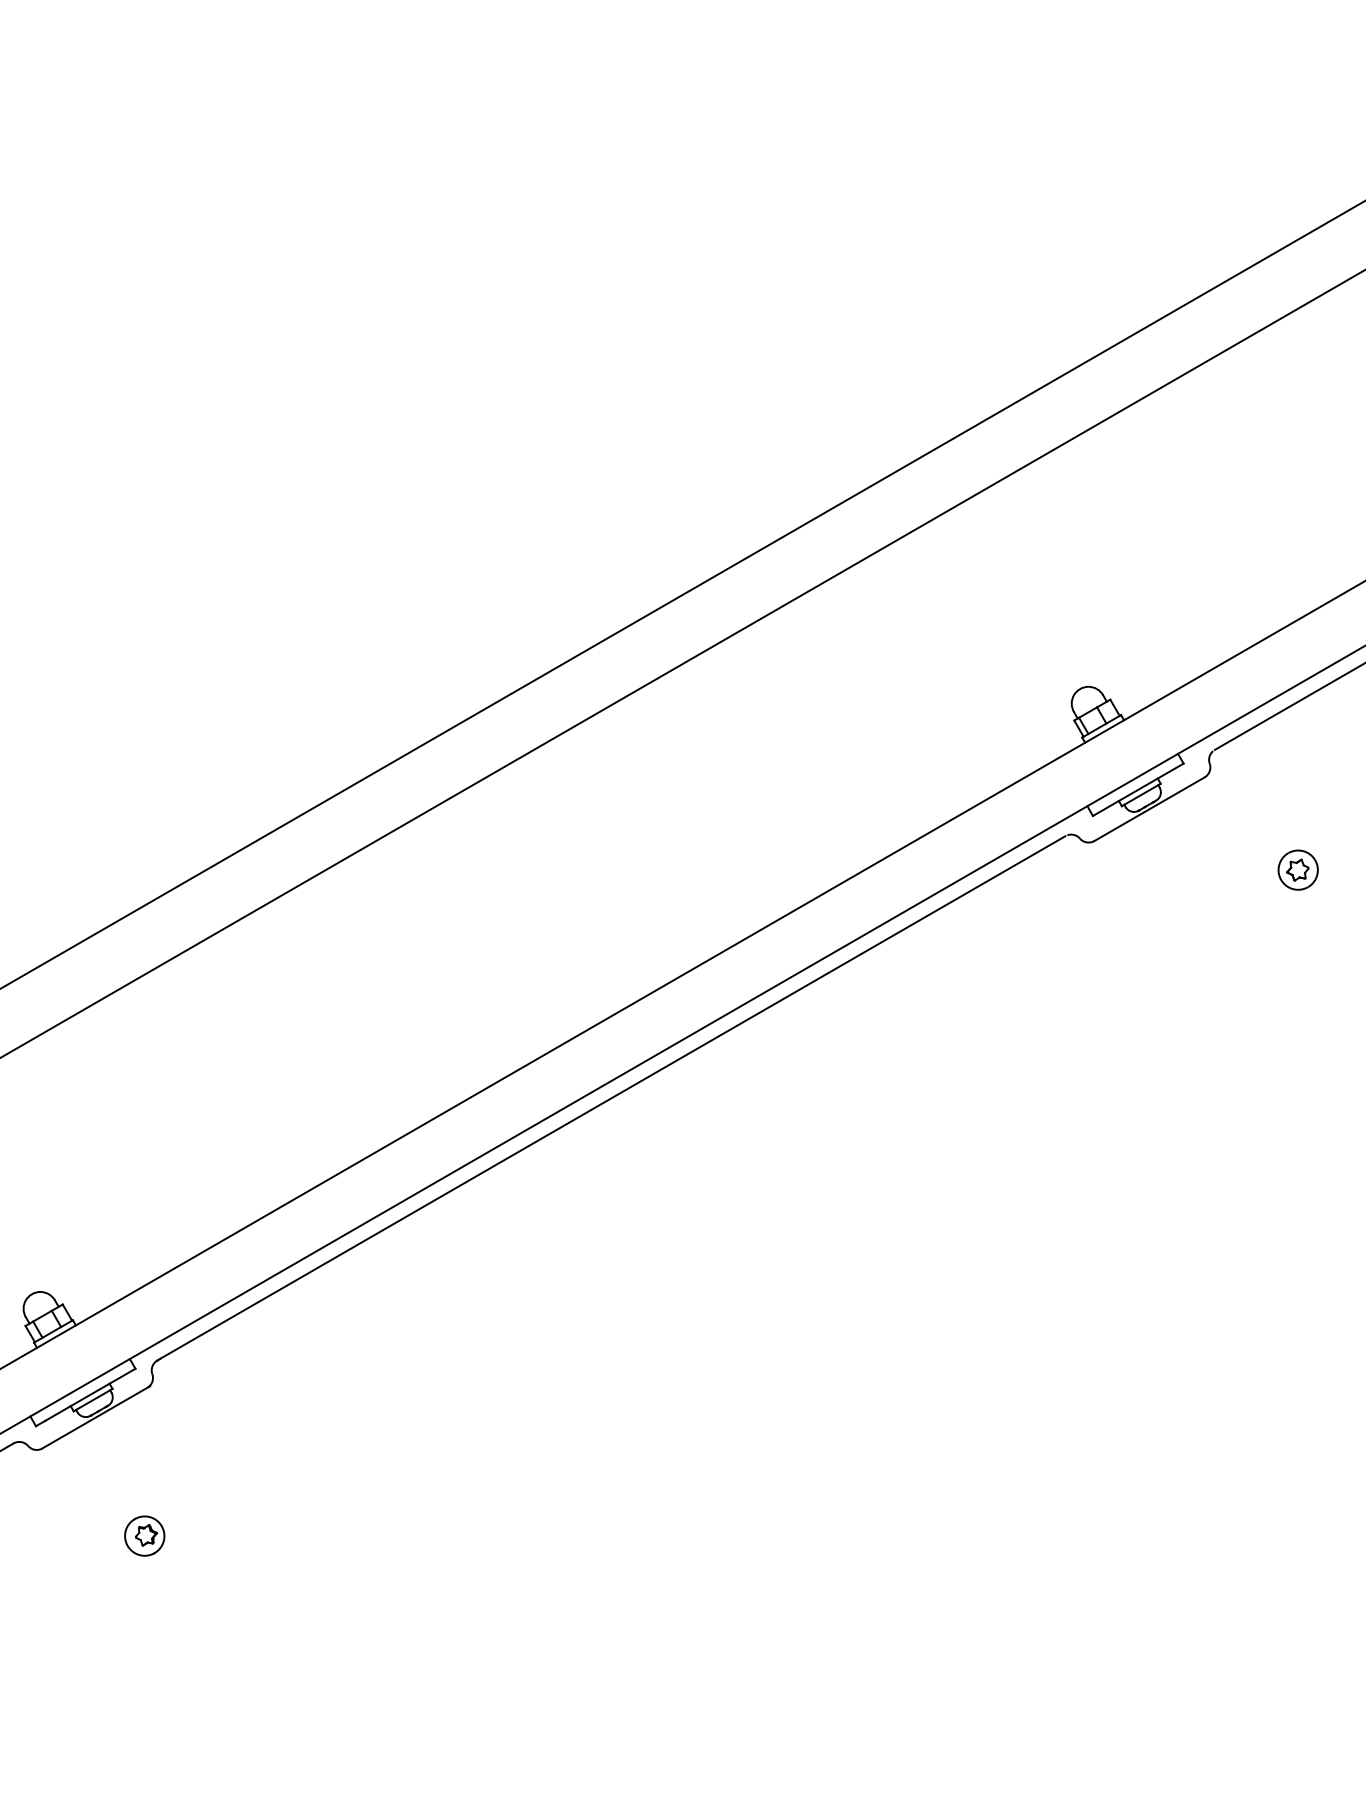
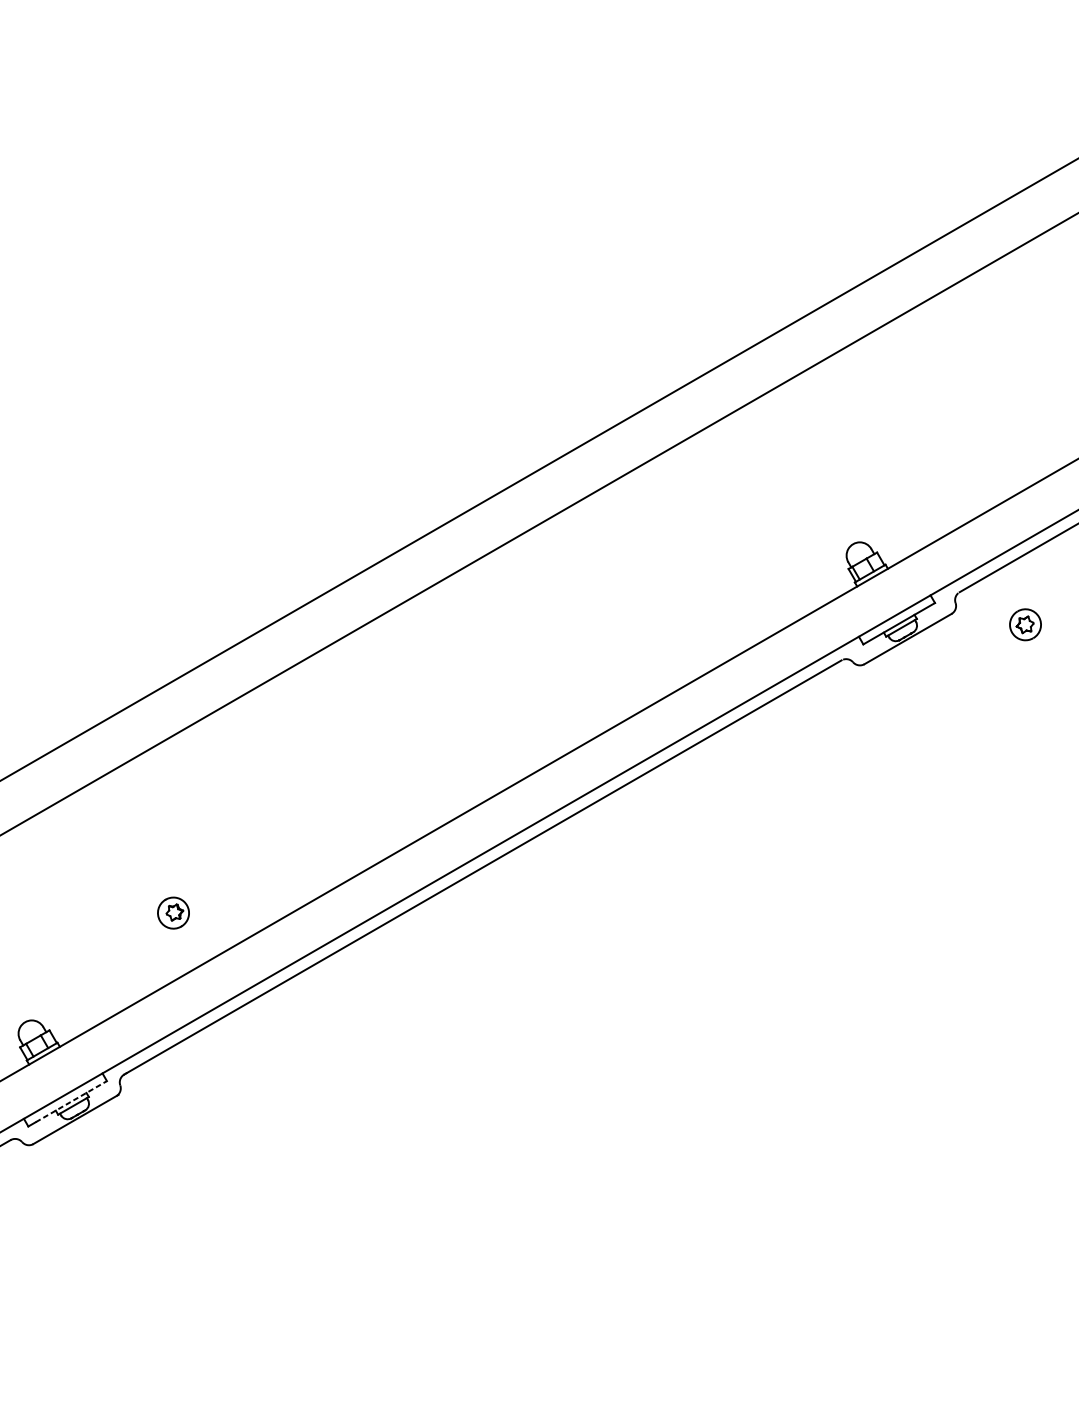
part: (1297, 869) -> (1024, 624), moved
line: (90, 1394) -> (71, 1101), solid -> dashed
part: (144, 1535) -> (173, 912), moved

